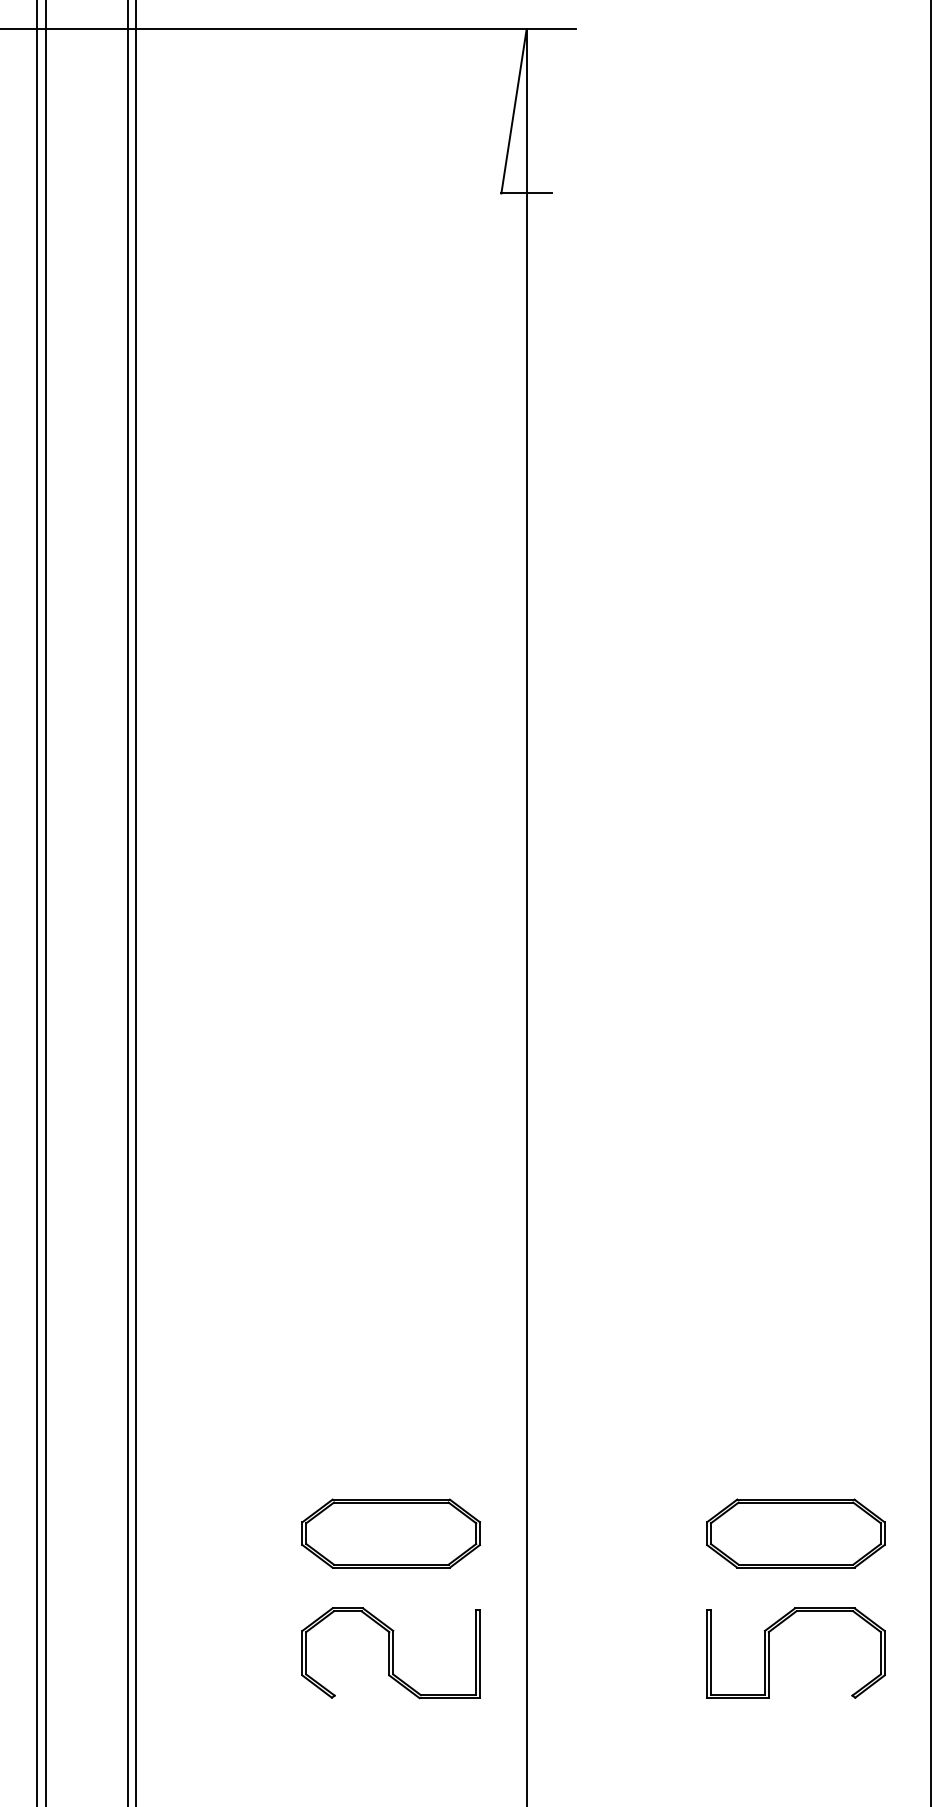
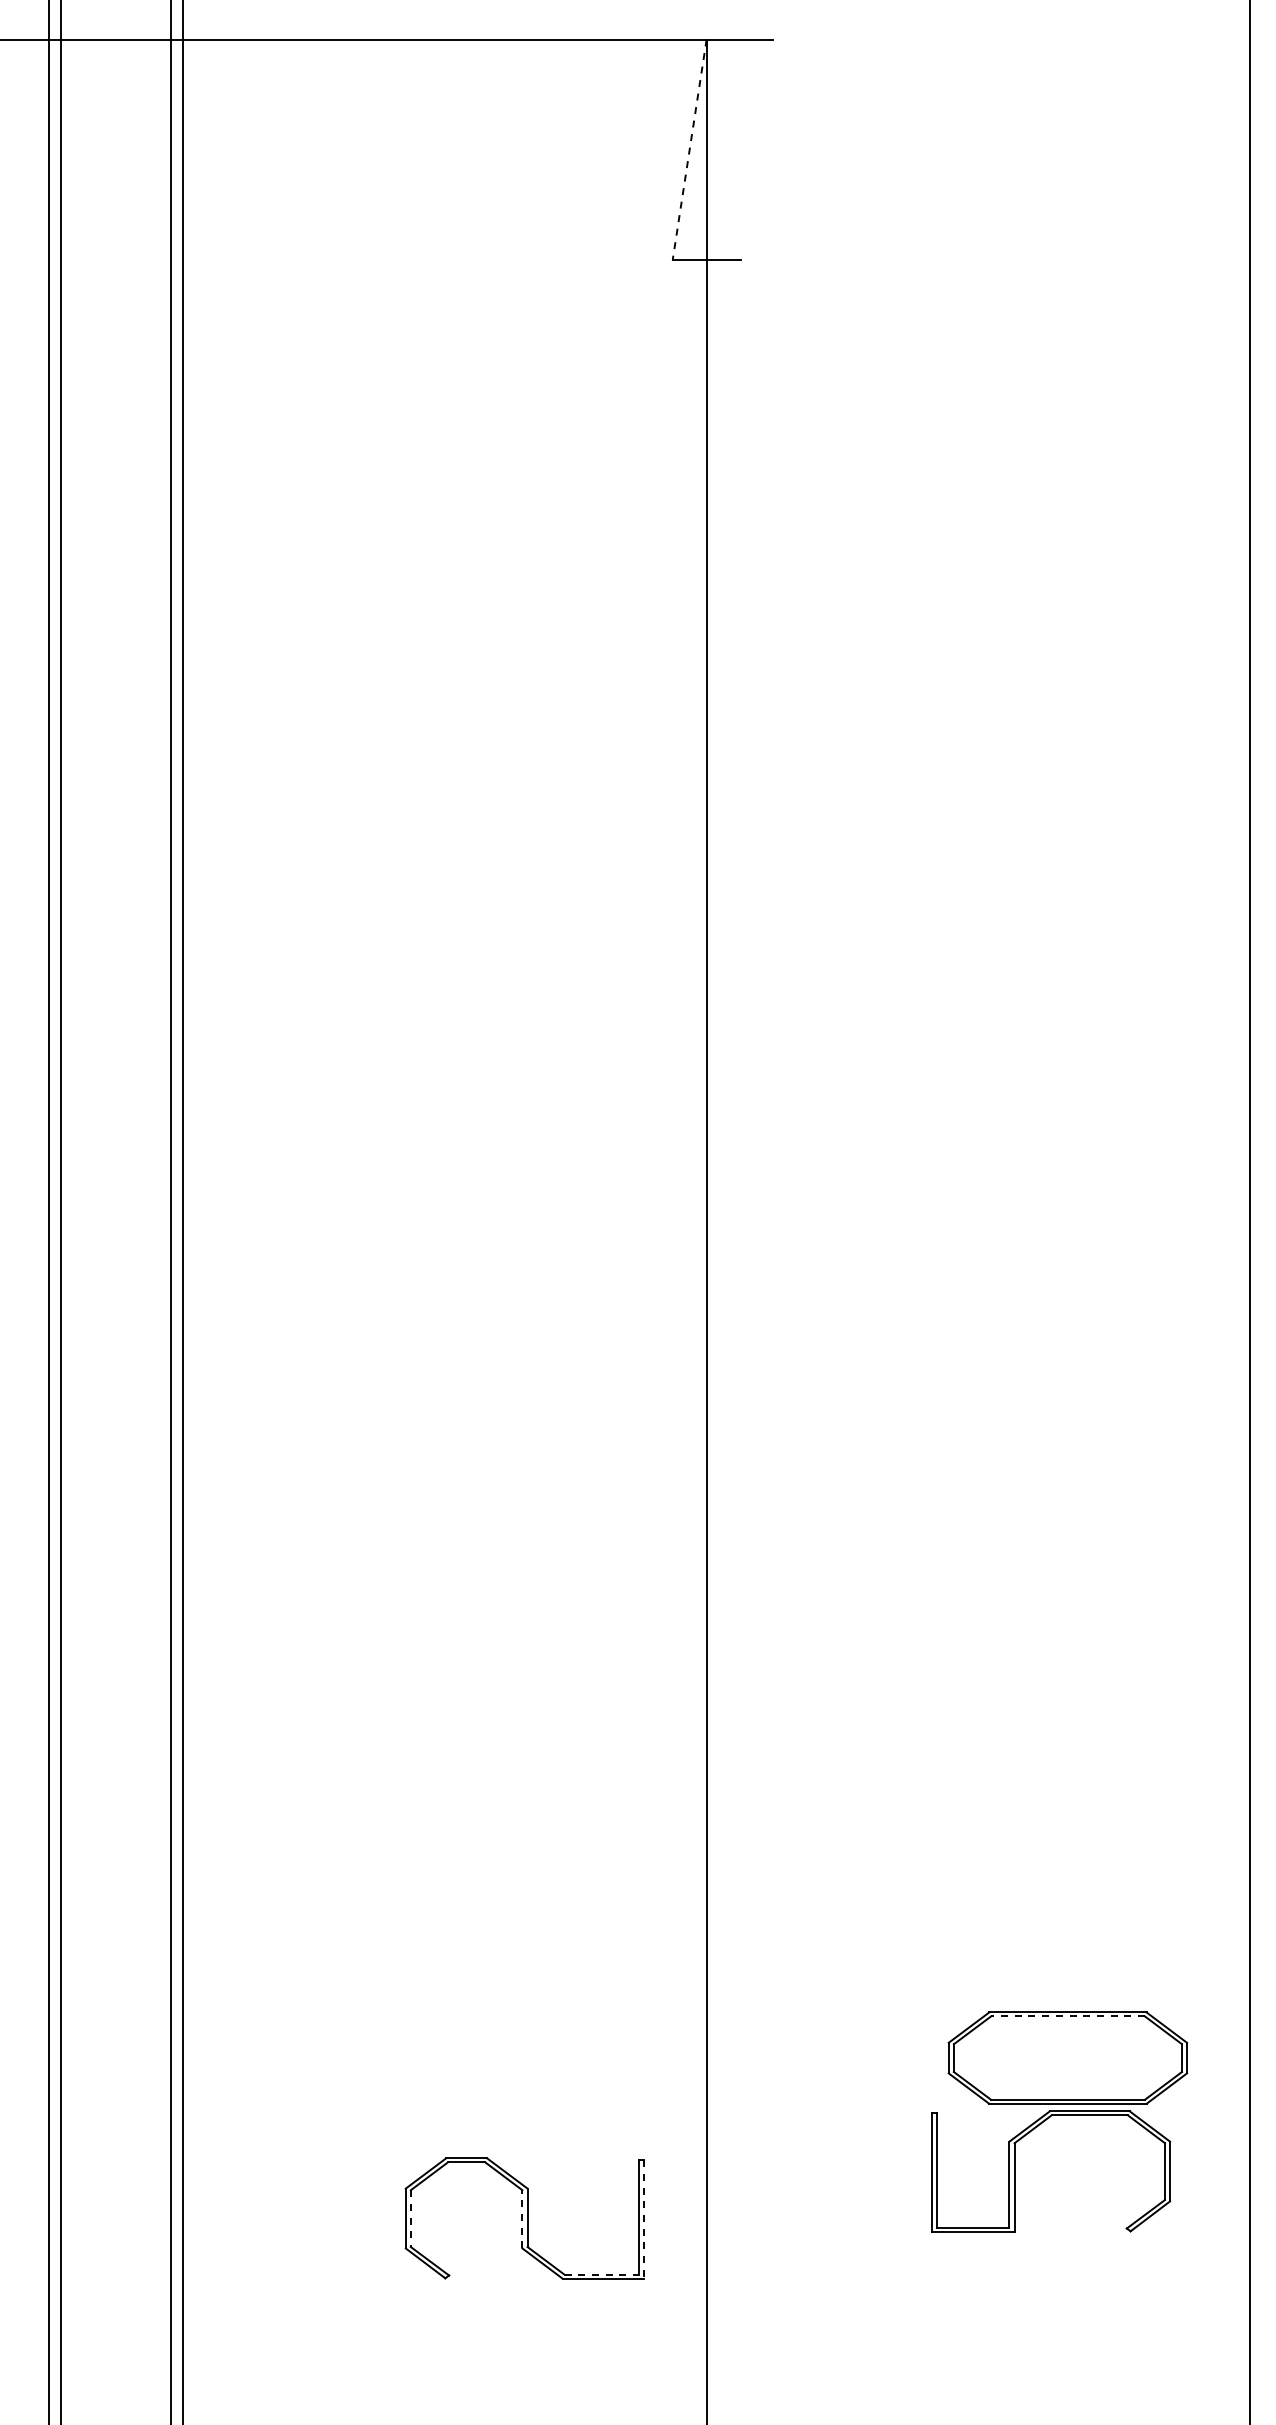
line: (513, 112) -> (689, 150), solid -> dashed
line: (796, 1502) -> (1068, 2016), solid -> dashed
part: (390, 1533) -> (524, 2057), removed
line: (305, 1653) -> (410, 2219), solid -> dashed
line: (389, 1653) -> (522, 2218), solid -> dashed
part: (769, 1653) -> (1015, 2171), moved
line: (480, 1654) -> (644, 2220), solid -> dashed
line: (449, 1694) -> (602, 2274), solid -> dashed

